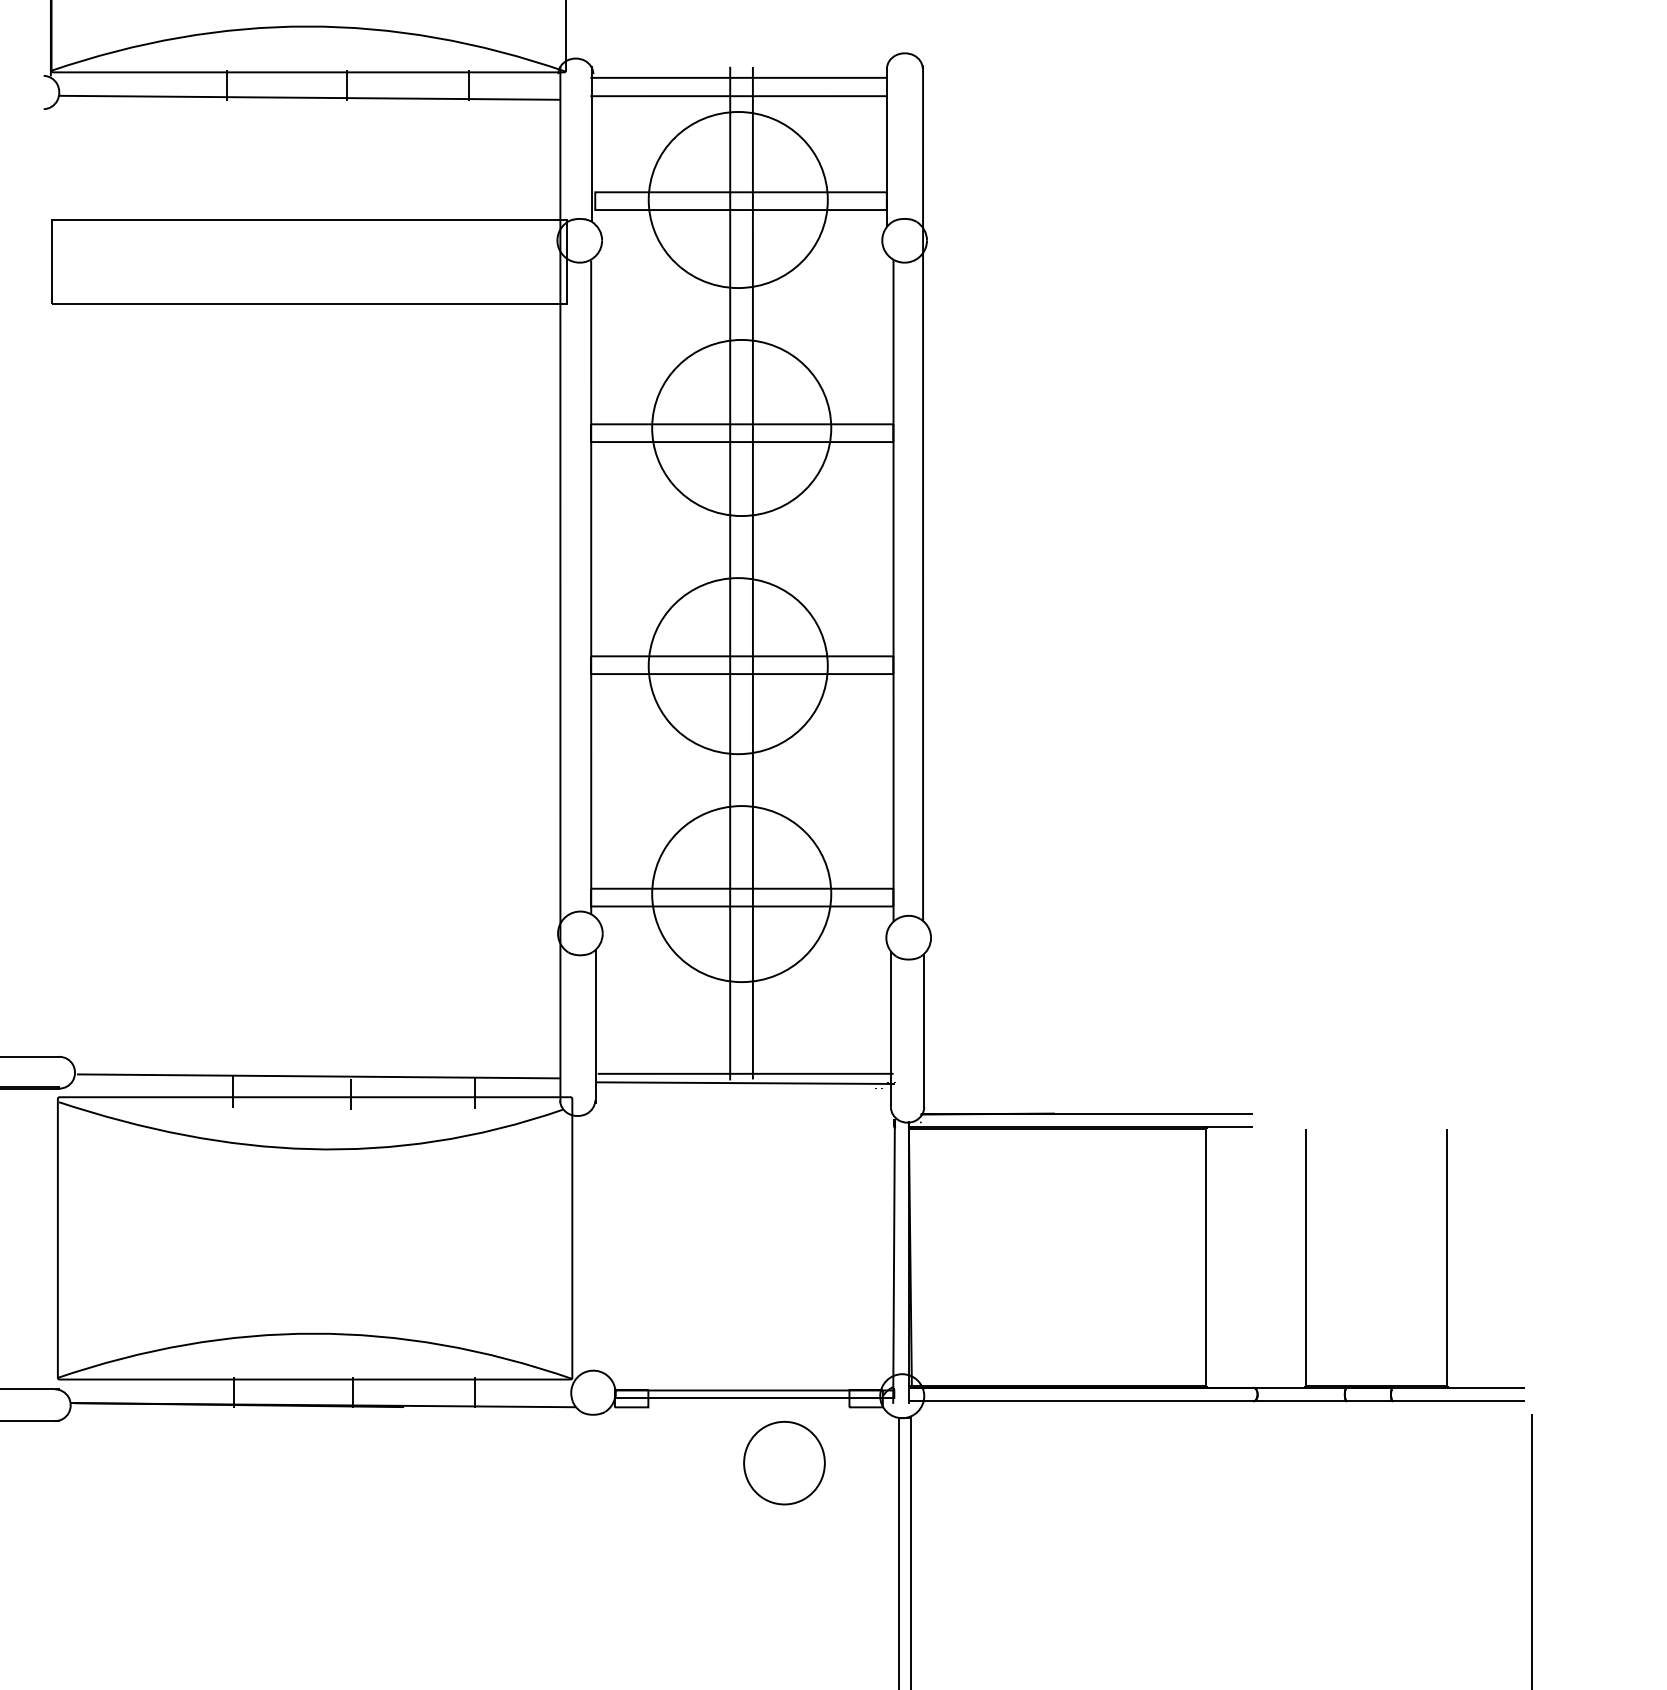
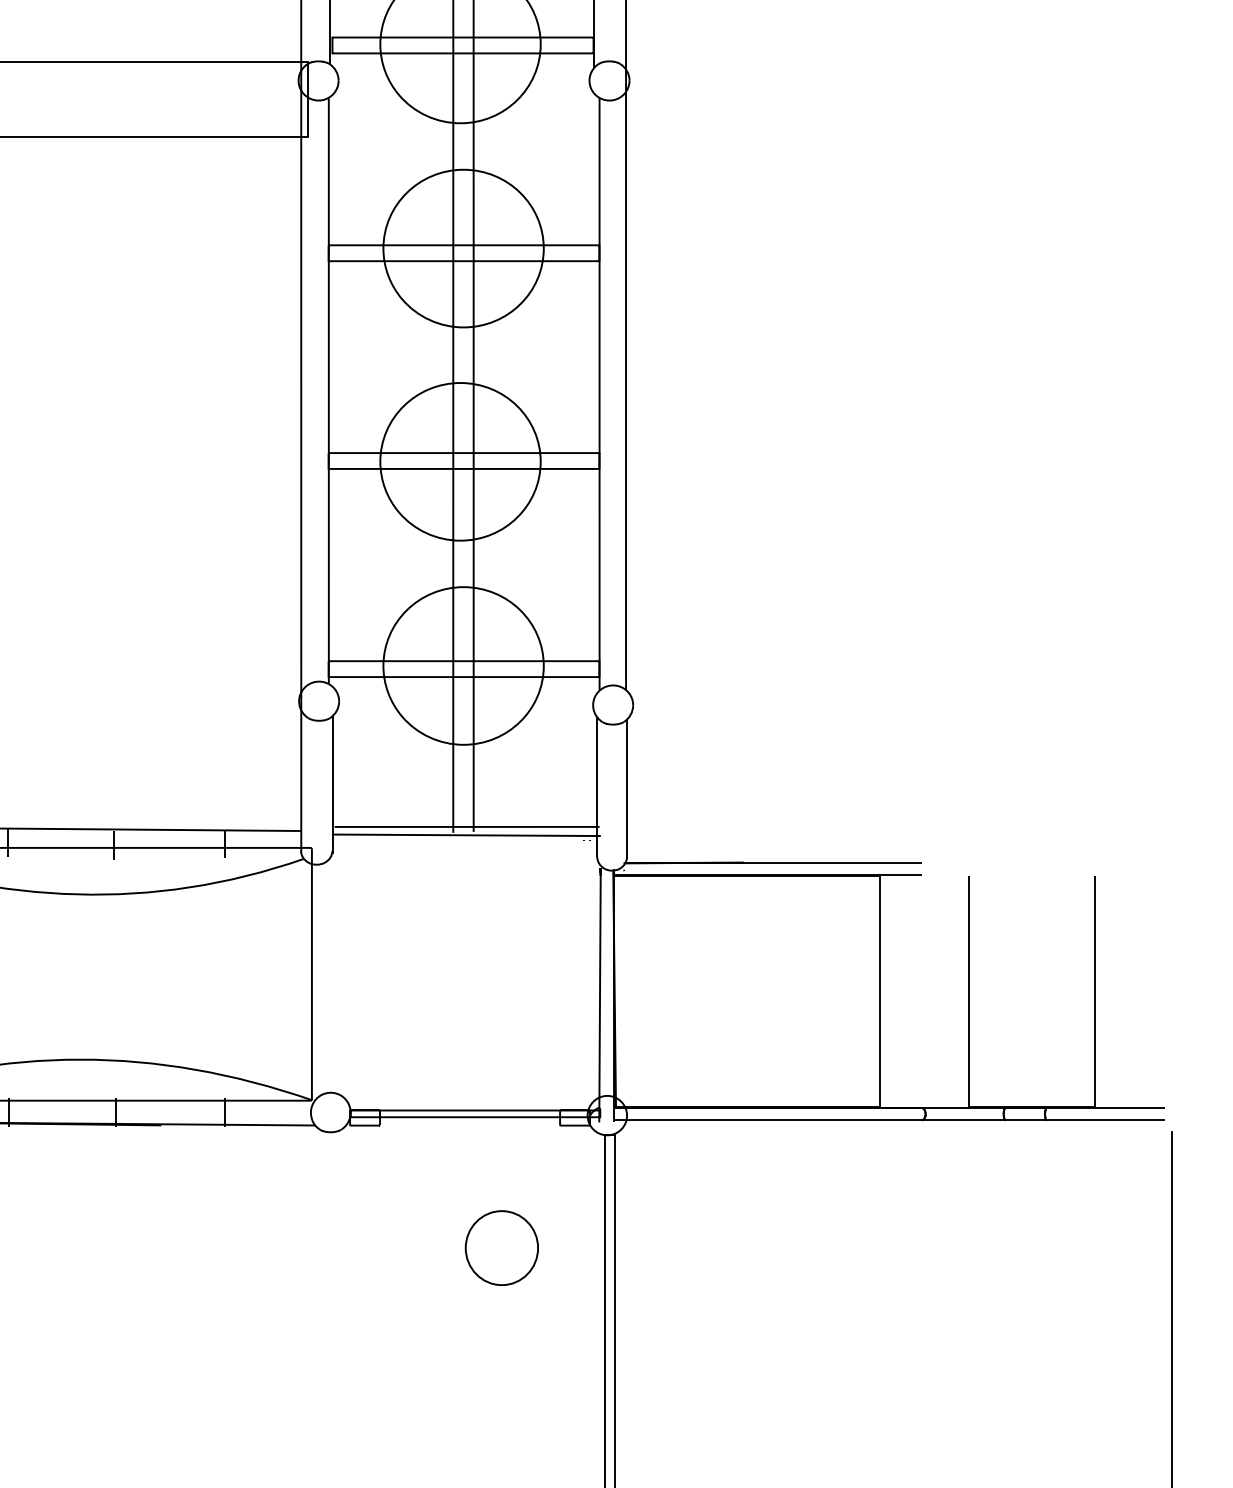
part: (784, 1463) -> (501, 1248), moved

